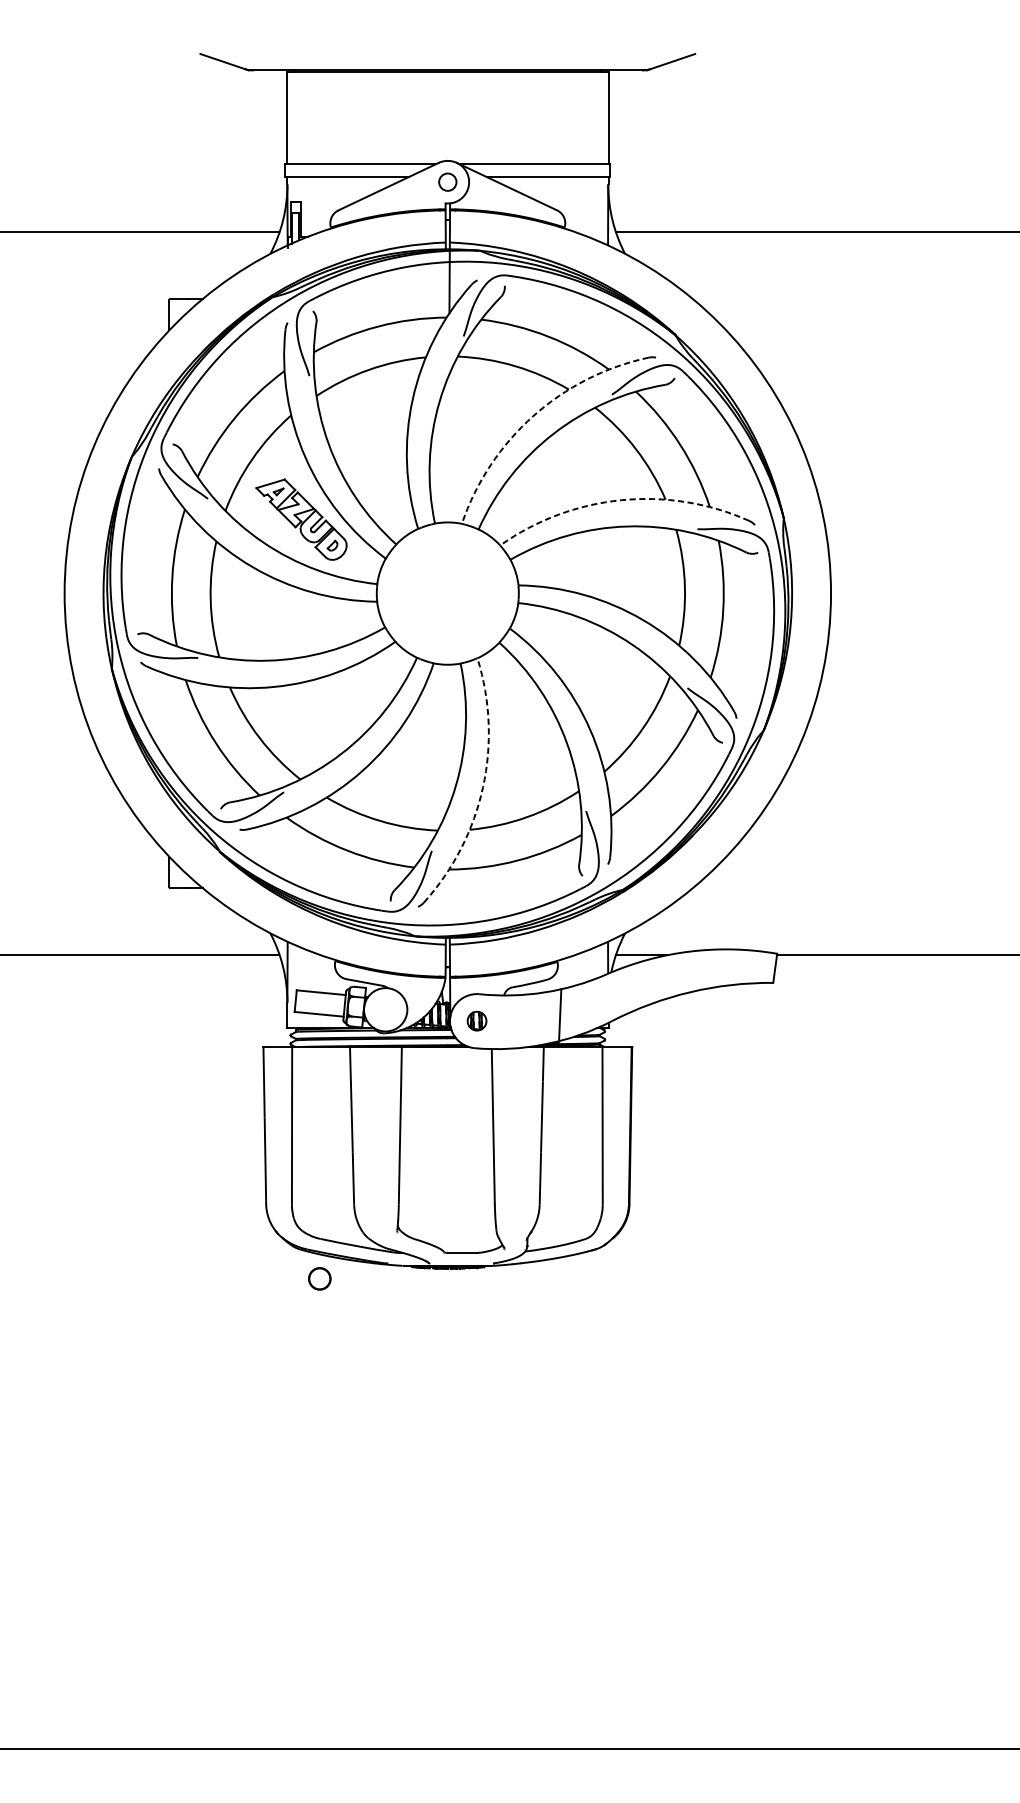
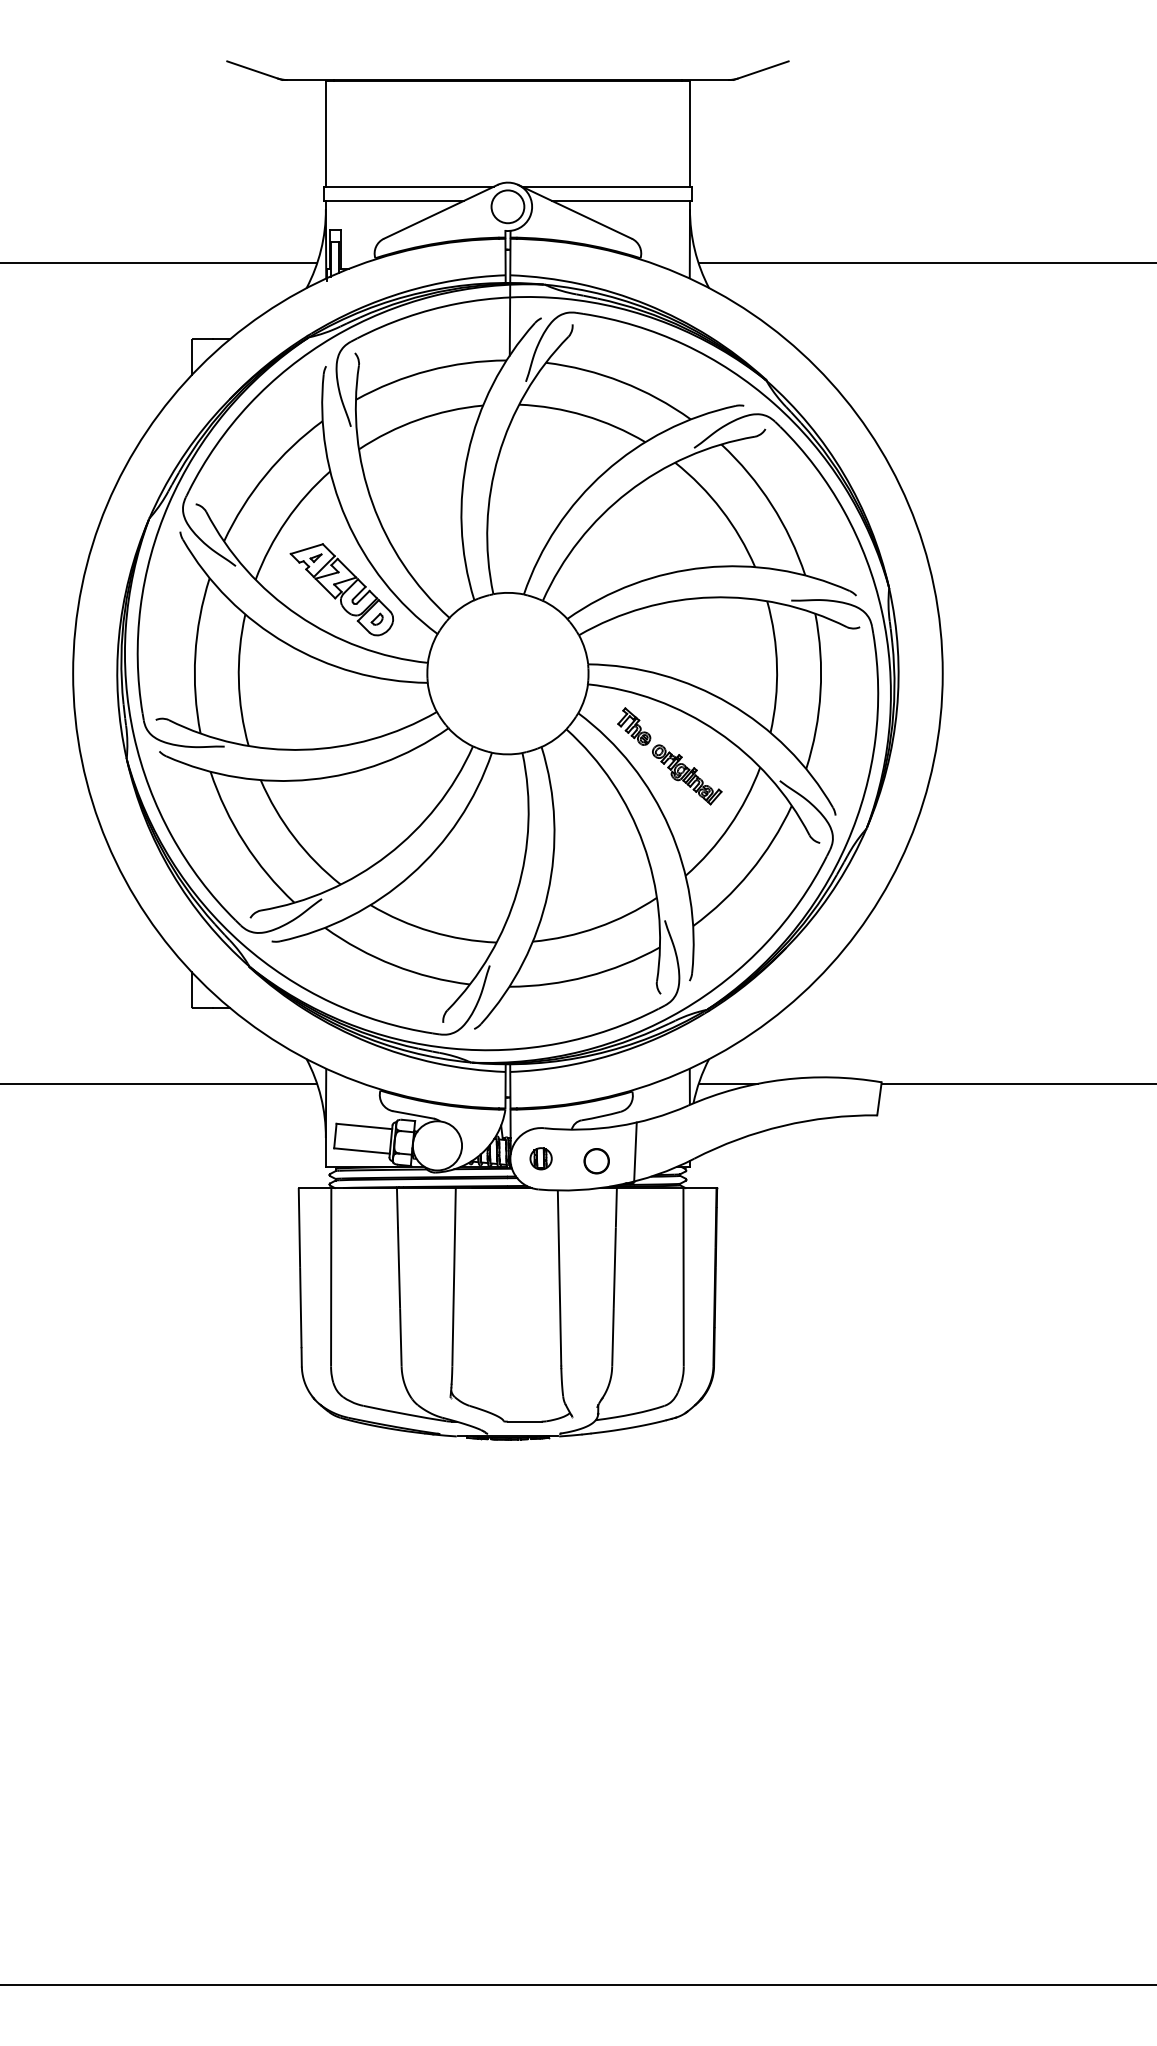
circle: (447, 181) -> (507, 206), size x1.67
arc: (532, 416) -> (604, 472), dashed -> solid
arc: (621, 500) -> (704, 567), dashed -> solid
part: (590, 666) -> (669, 756), added
arc: (482, 787) -> (547, 893), dashed -> solid
circle: (319, 1279) -> (596, 1161), moved

